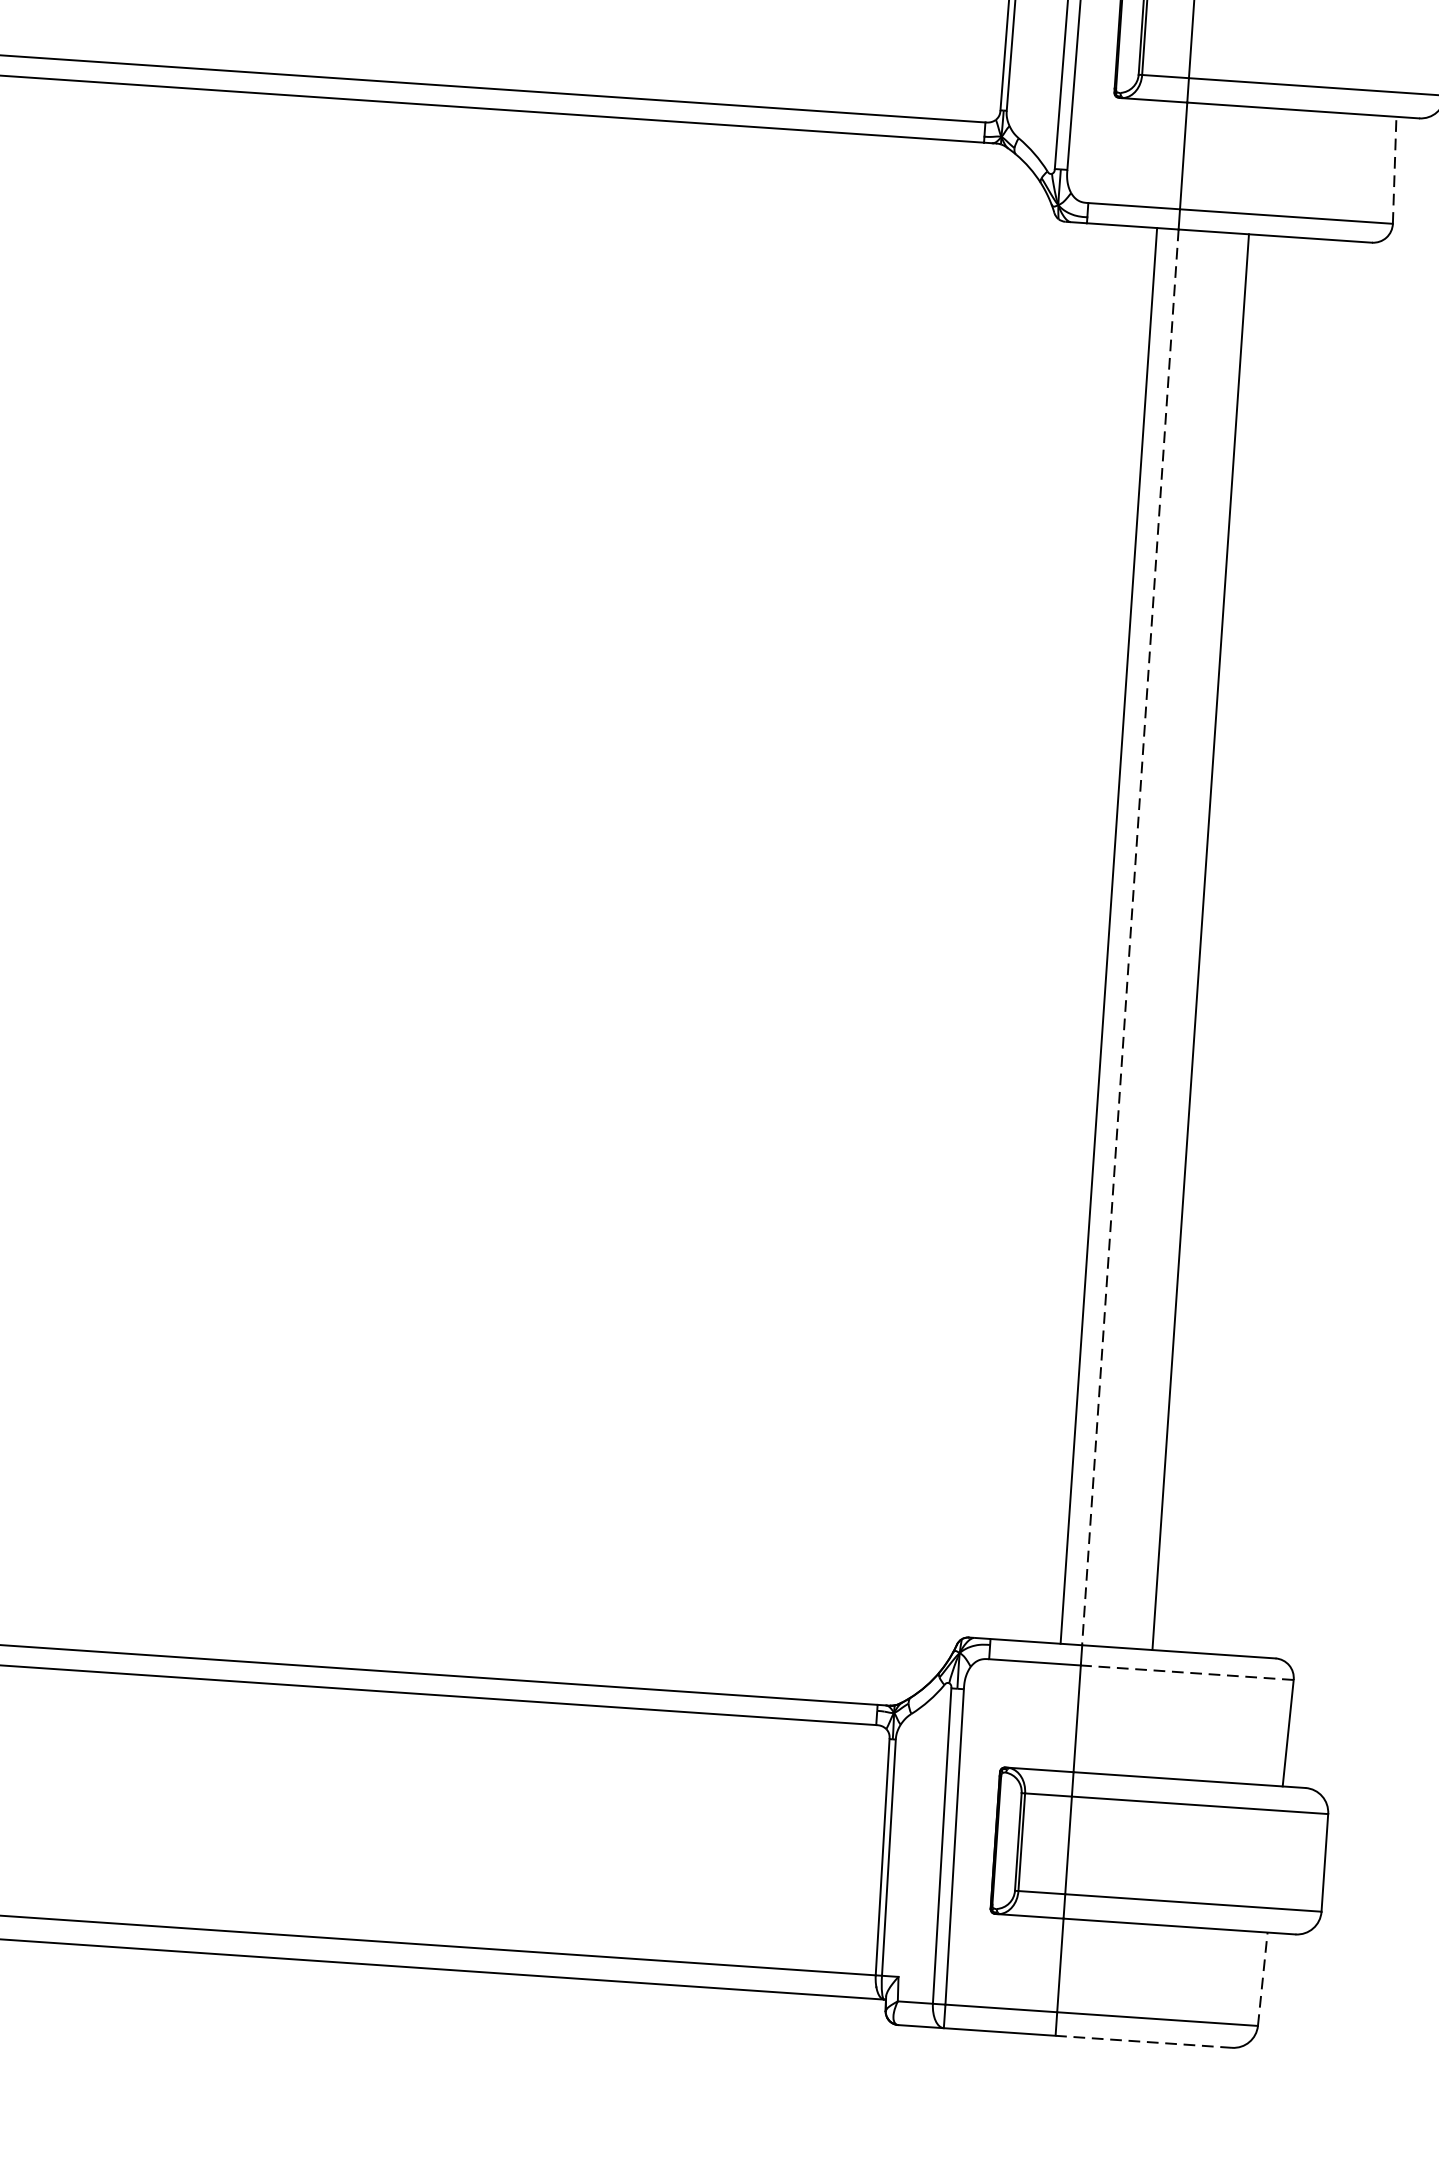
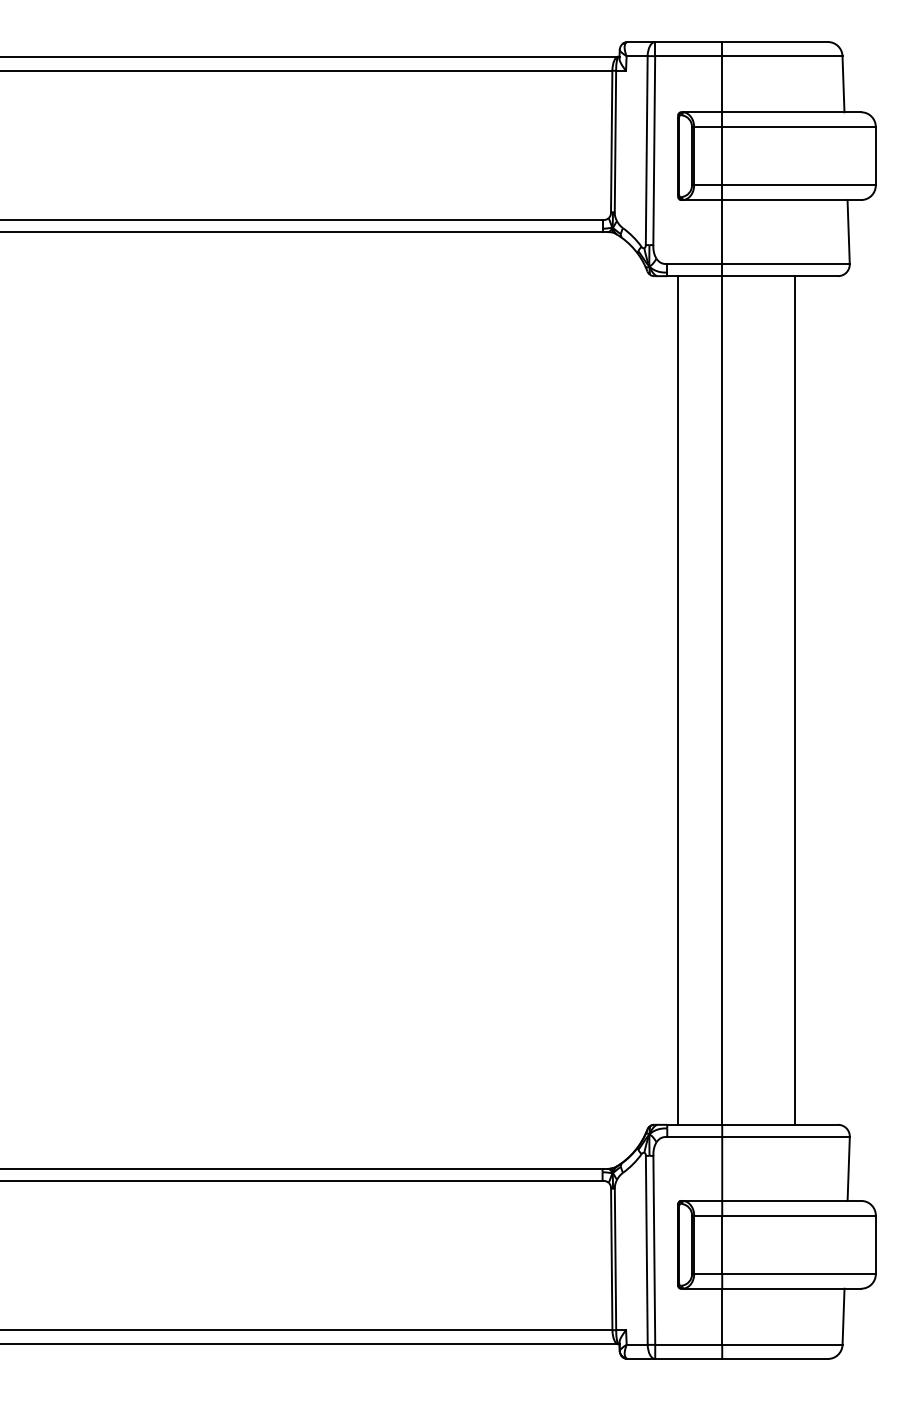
line: (1394, 169) -> (848, 231), dashed -> solid
line: (1109, 935) -> (678, 700), moved
line: (1130, 939) -> (722, 701), dashed -> solid
line: (1200, 942) -> (795, 700), moved
line: (1188, 1672) -> (786, 1136), dashed -> solid
line: (1262, 1978) -> (843, 1316), dashed -> solid
line: (1144, 2041) -> (775, 1358), dashed -> solid

